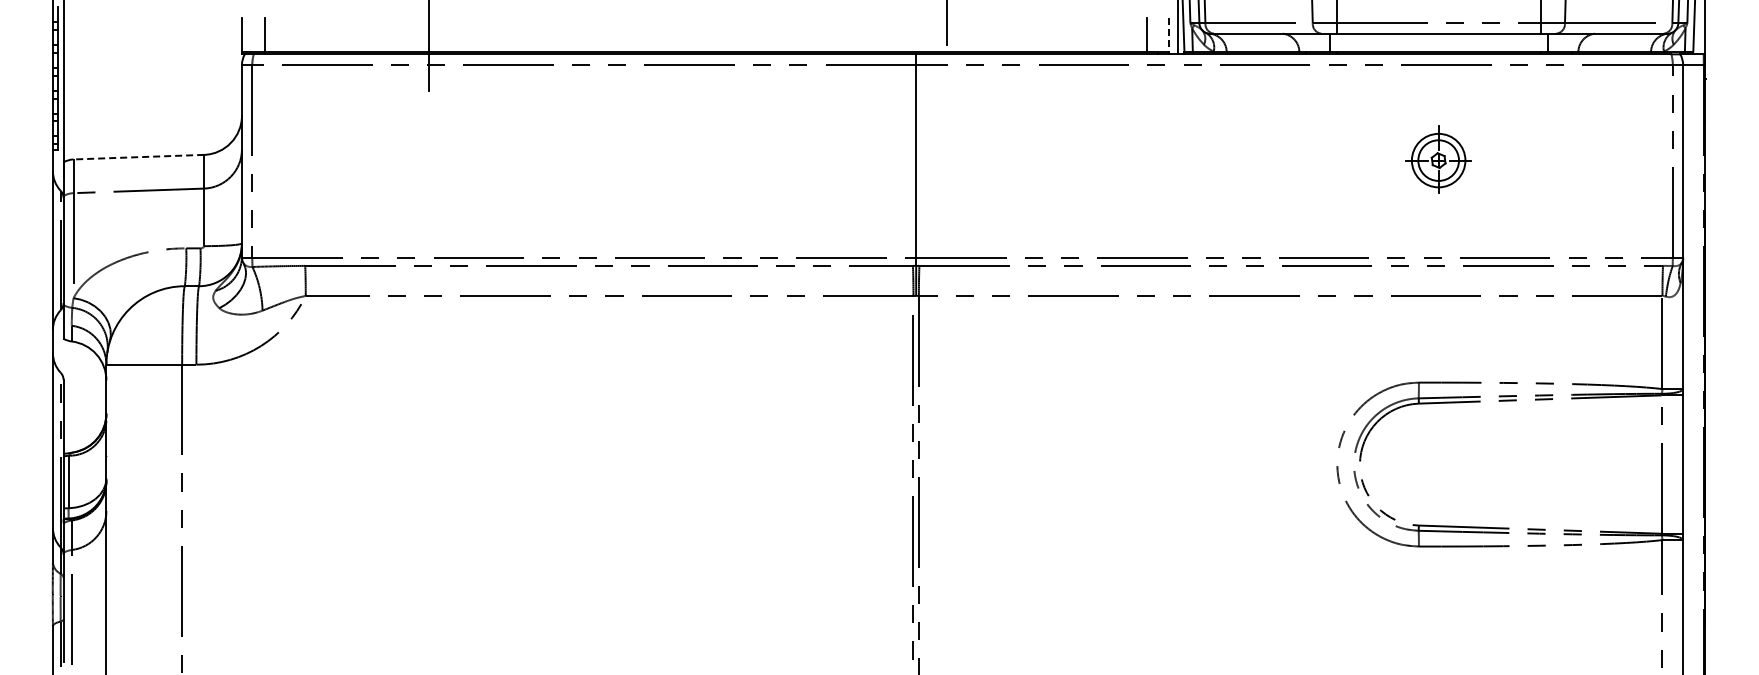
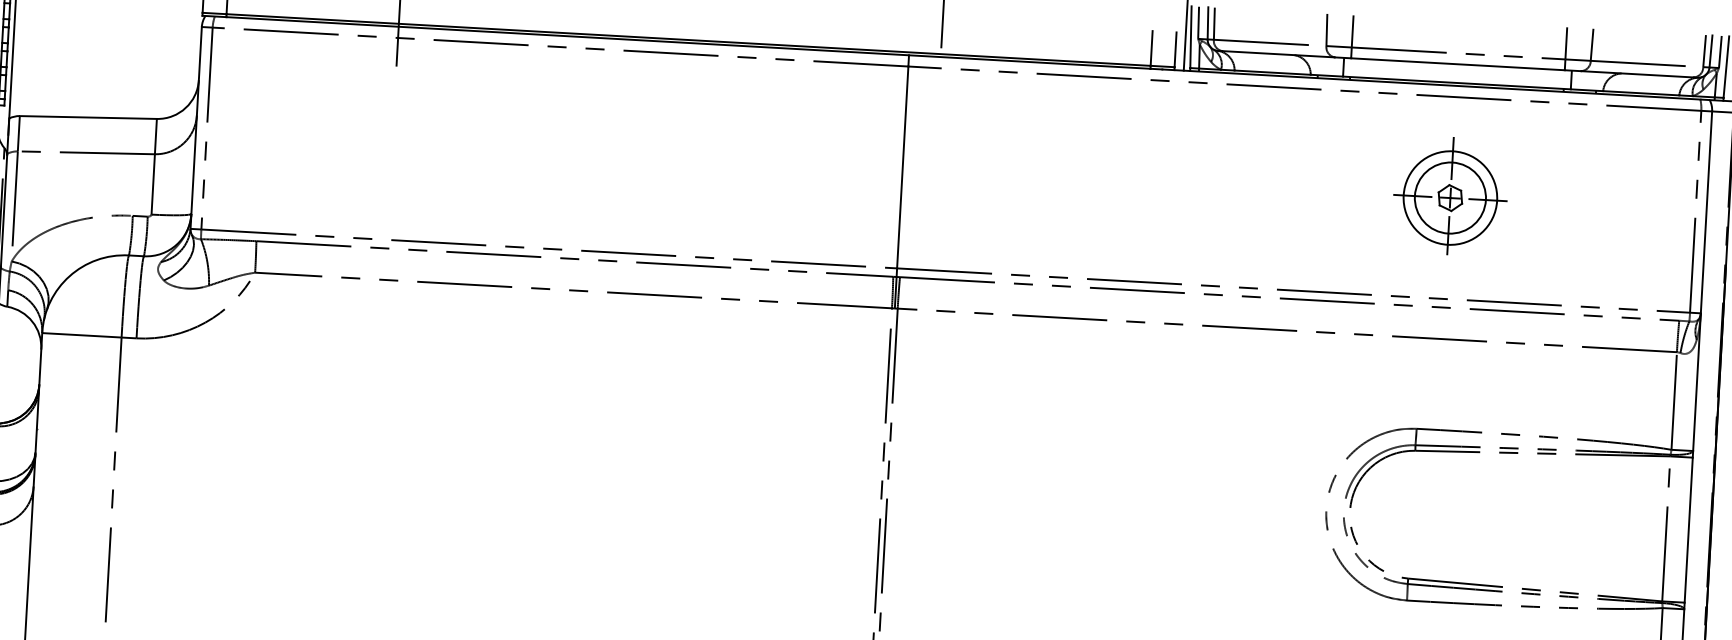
line: (1169, 34) -> (1175, 49), dashed -> solid
line: (138, 157) -> (87, 117), dashed -> solid
part: (1438, 159) -> (1450, 196), size x1.67

